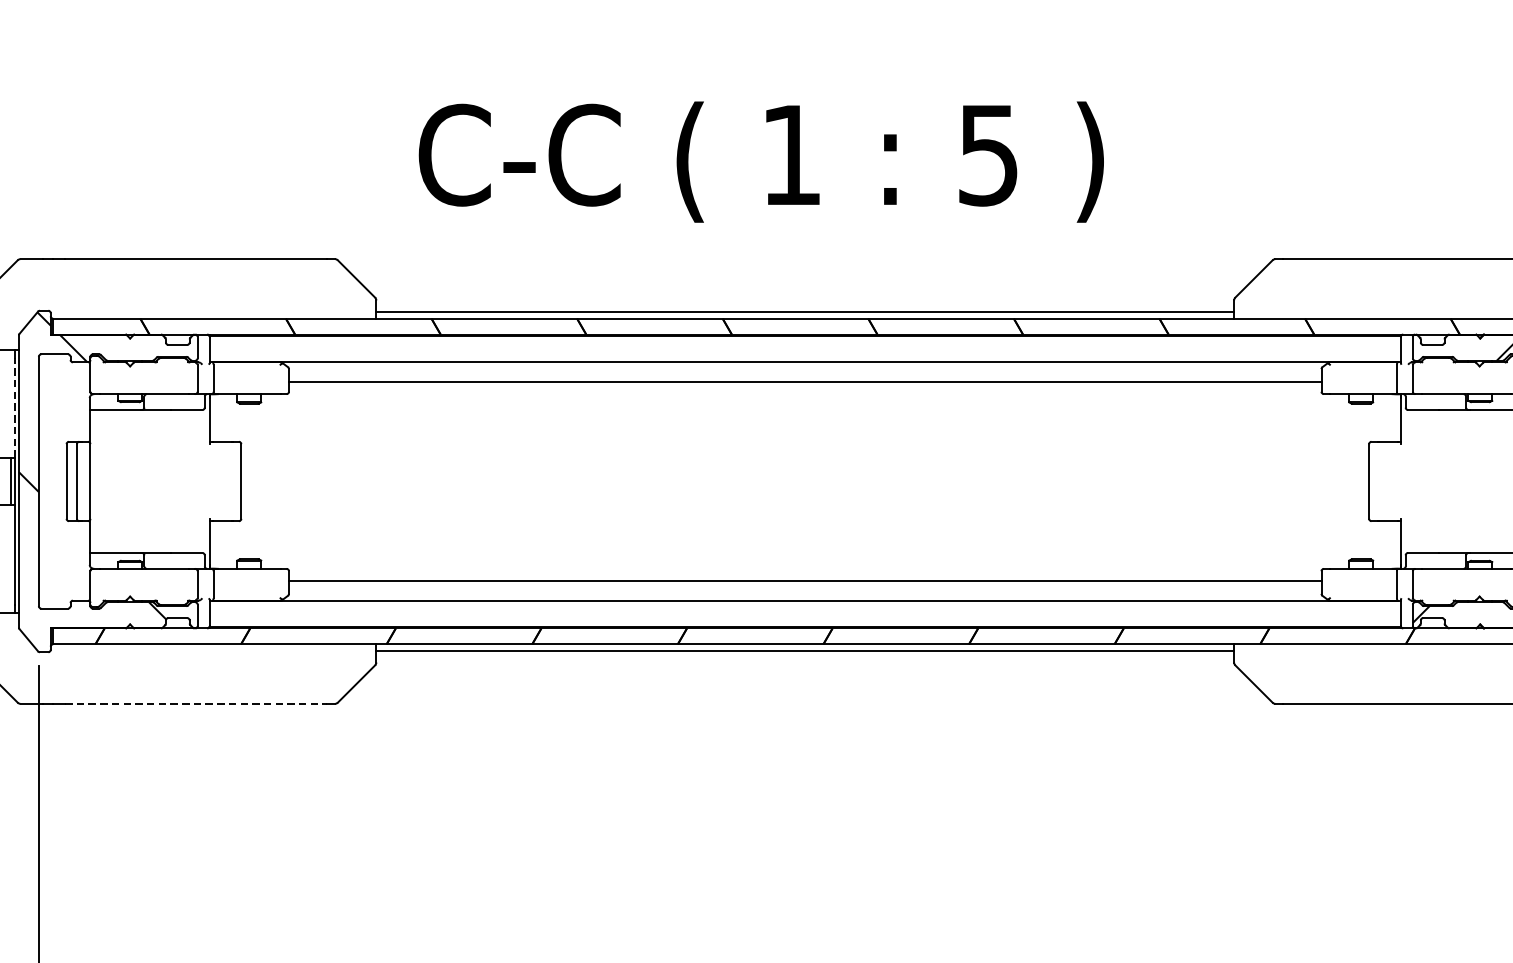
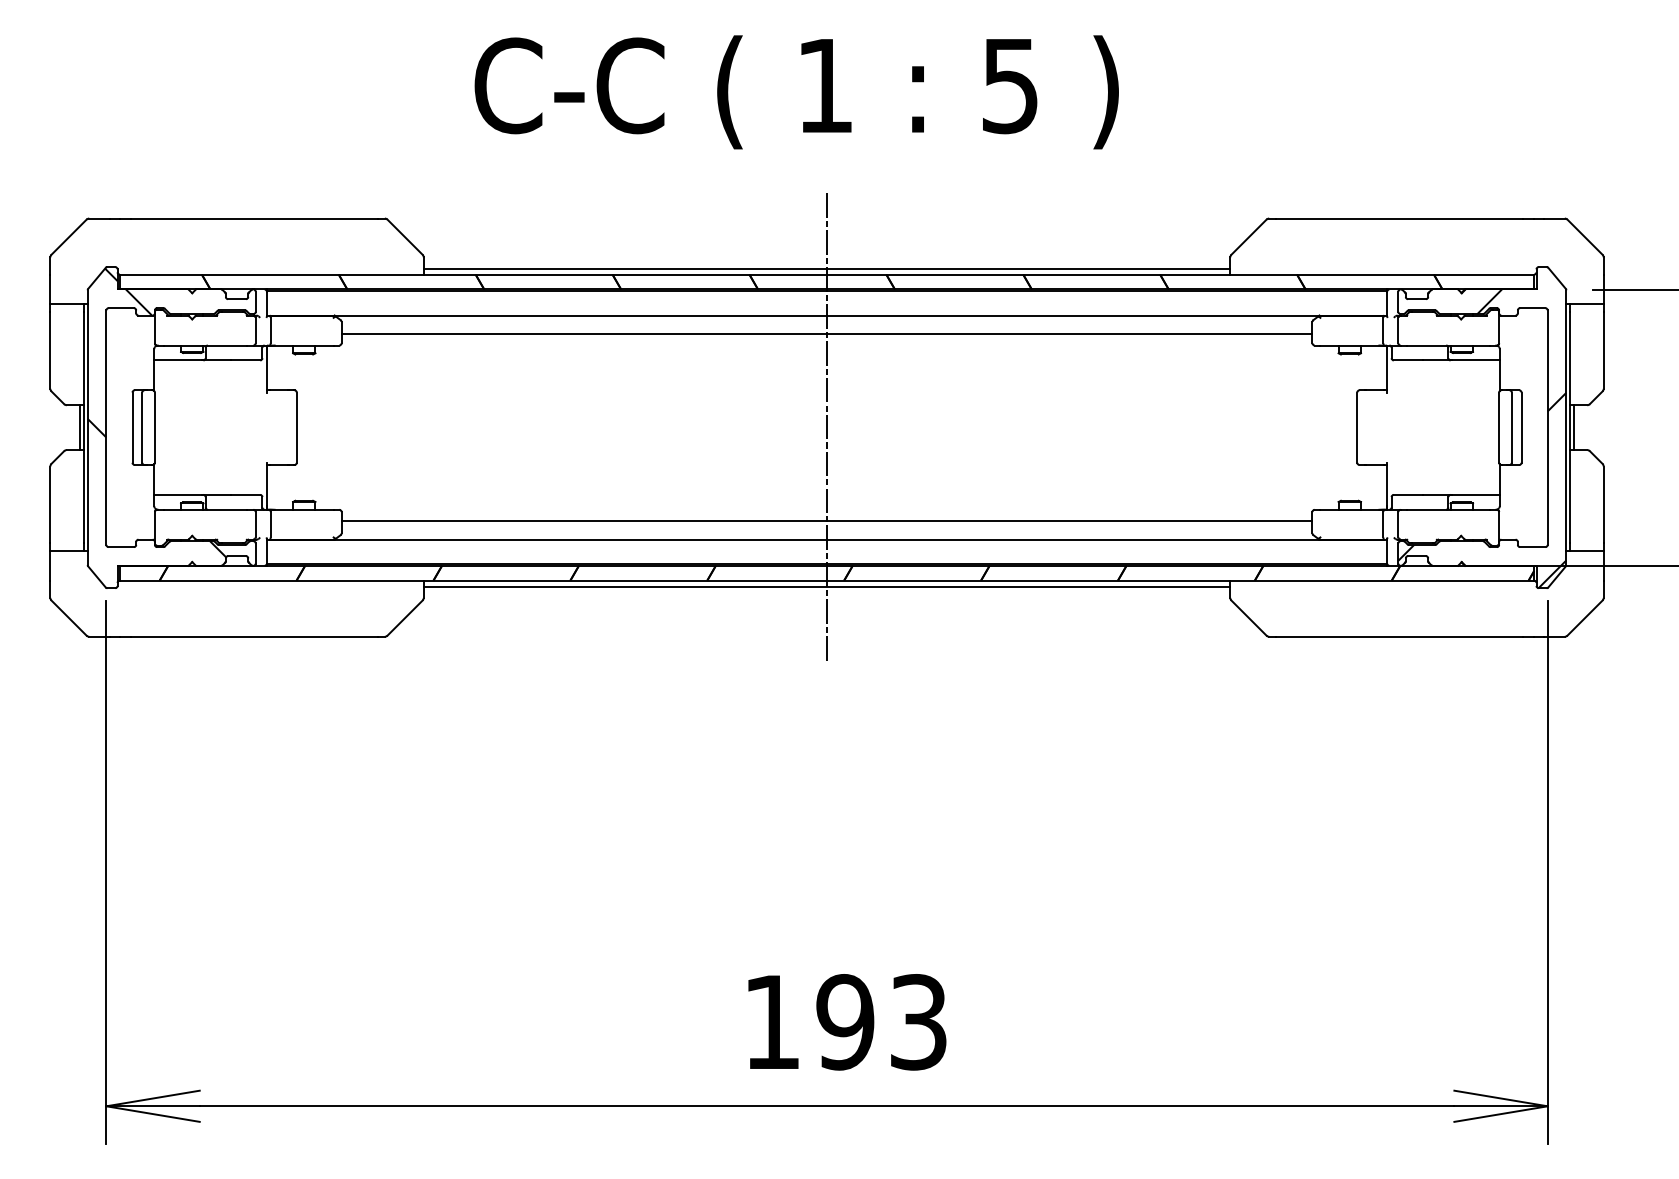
text: (761, 162) -> (796, 92), moved
line: (14, 407) -> (83, 358), dashed -> solid
line: (805, 481) -> (827, 427), added
line: (196, 703) -> (254, 636), dashed -> solid

